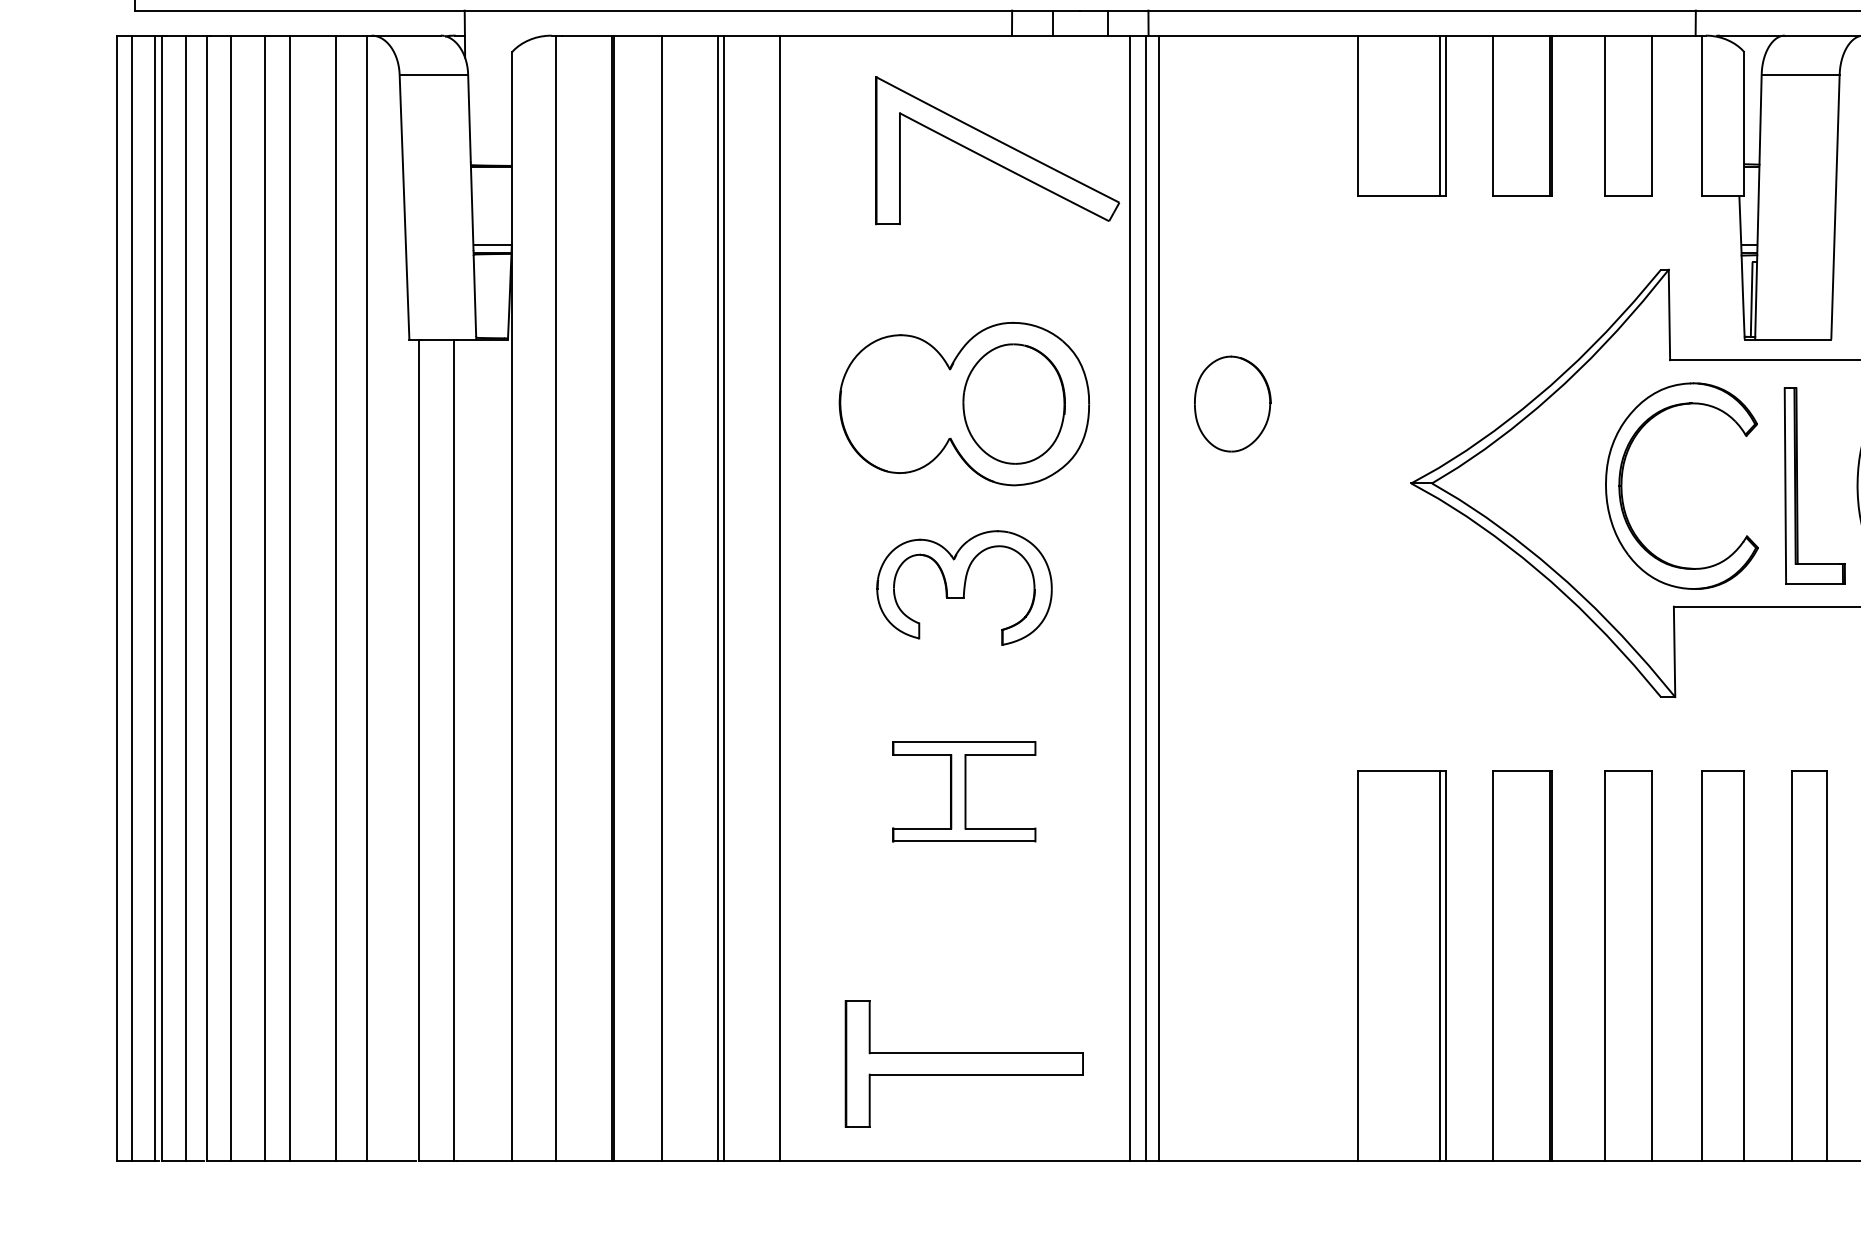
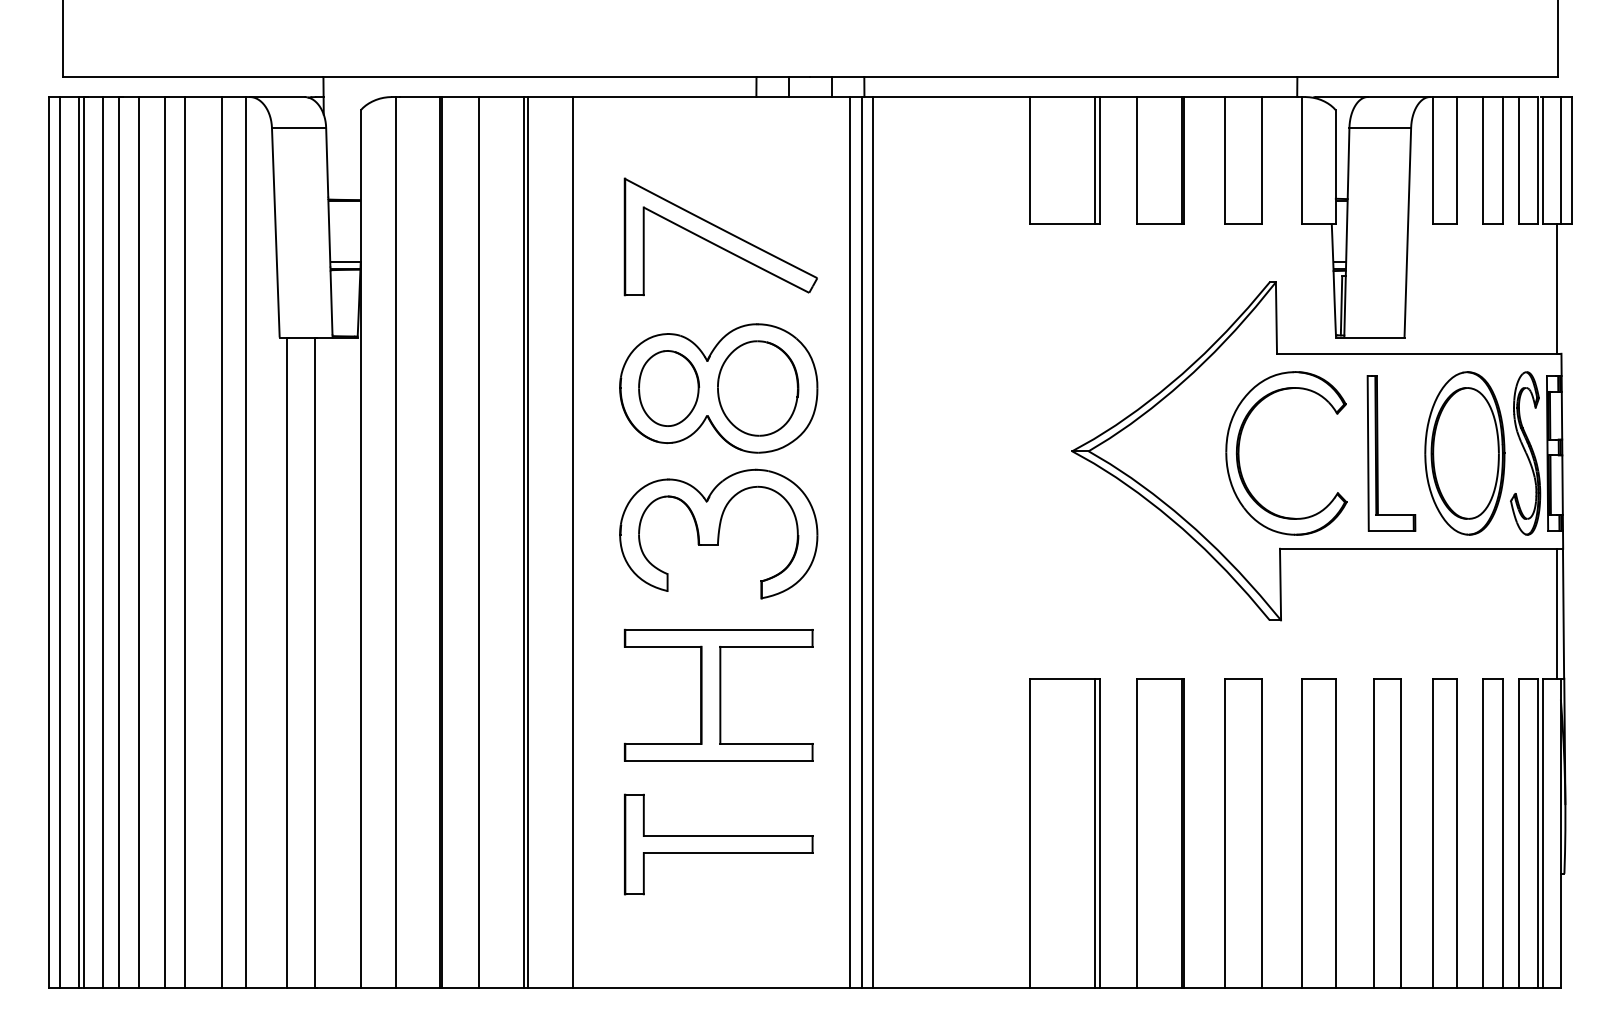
part: (996, 149) -> (720, 236), moved
part: (1233, 404) -> (669, 388), moved
part: (964, 587) -> (718, 533), size x1.43
part: (964, 790) -> (718, 694), size x1.67
part: (964, 1063) -> (718, 844), moved

